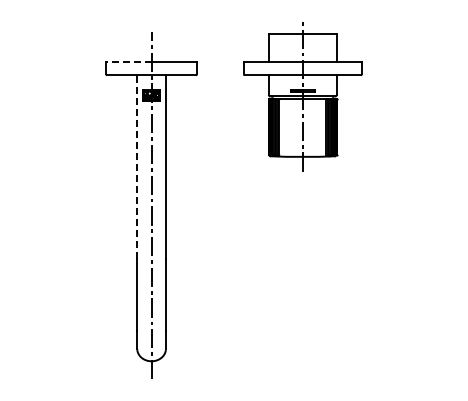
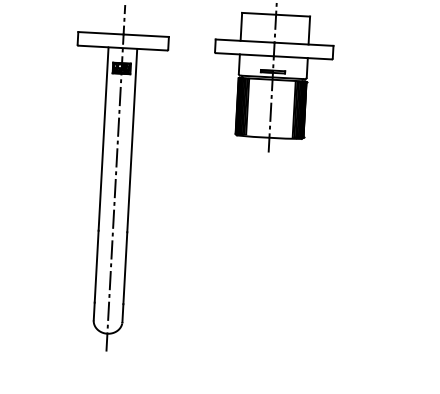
line: (128, 61) -> (100, 33), dashed -> solid
line: (137, 167) -> (103, 139), dashed -> solid

